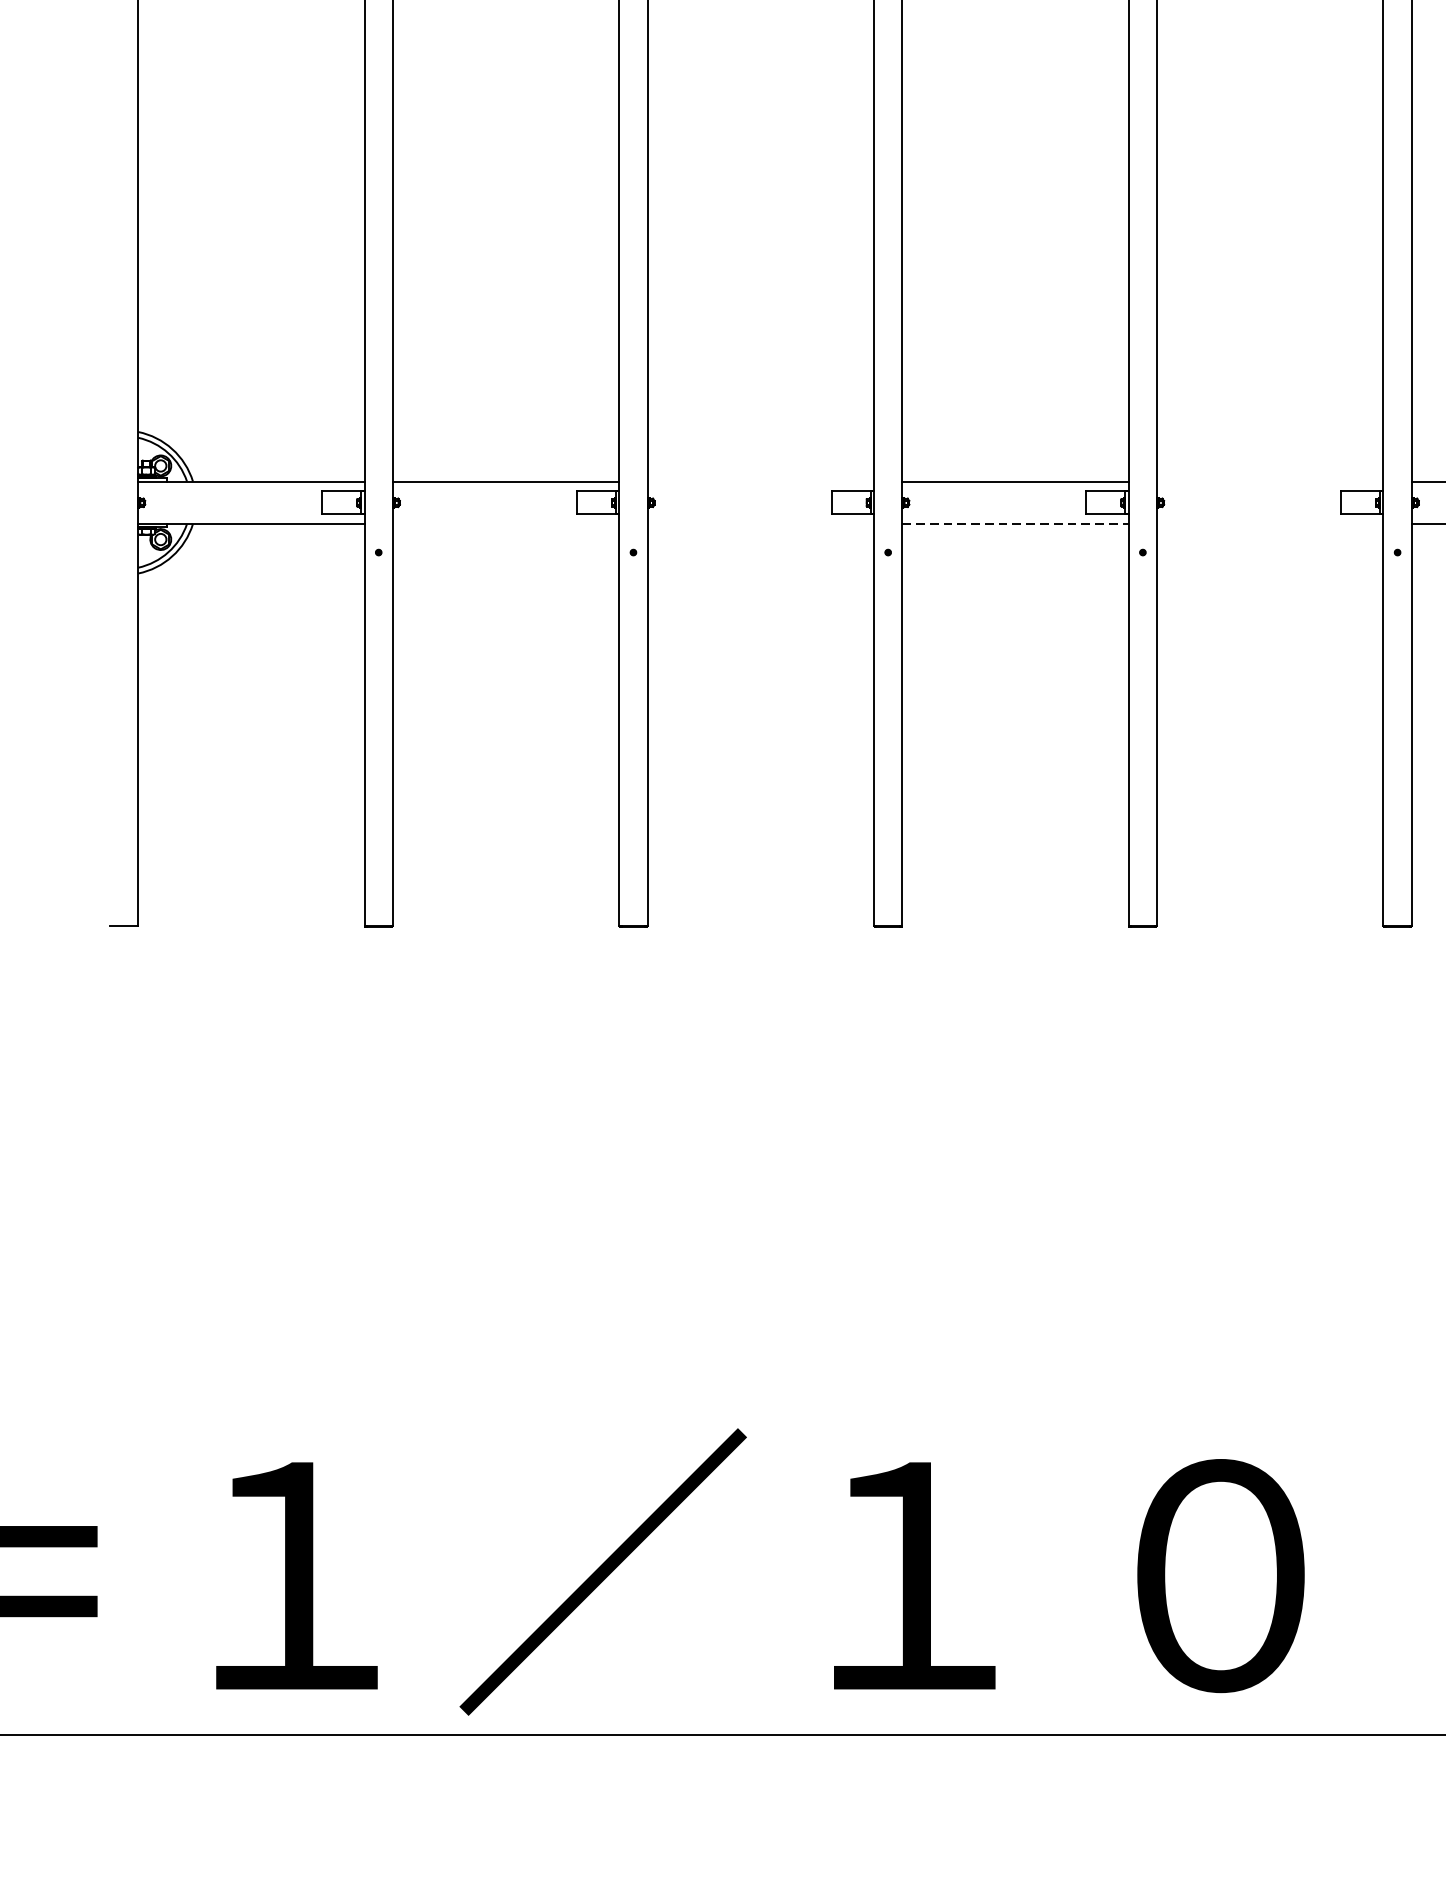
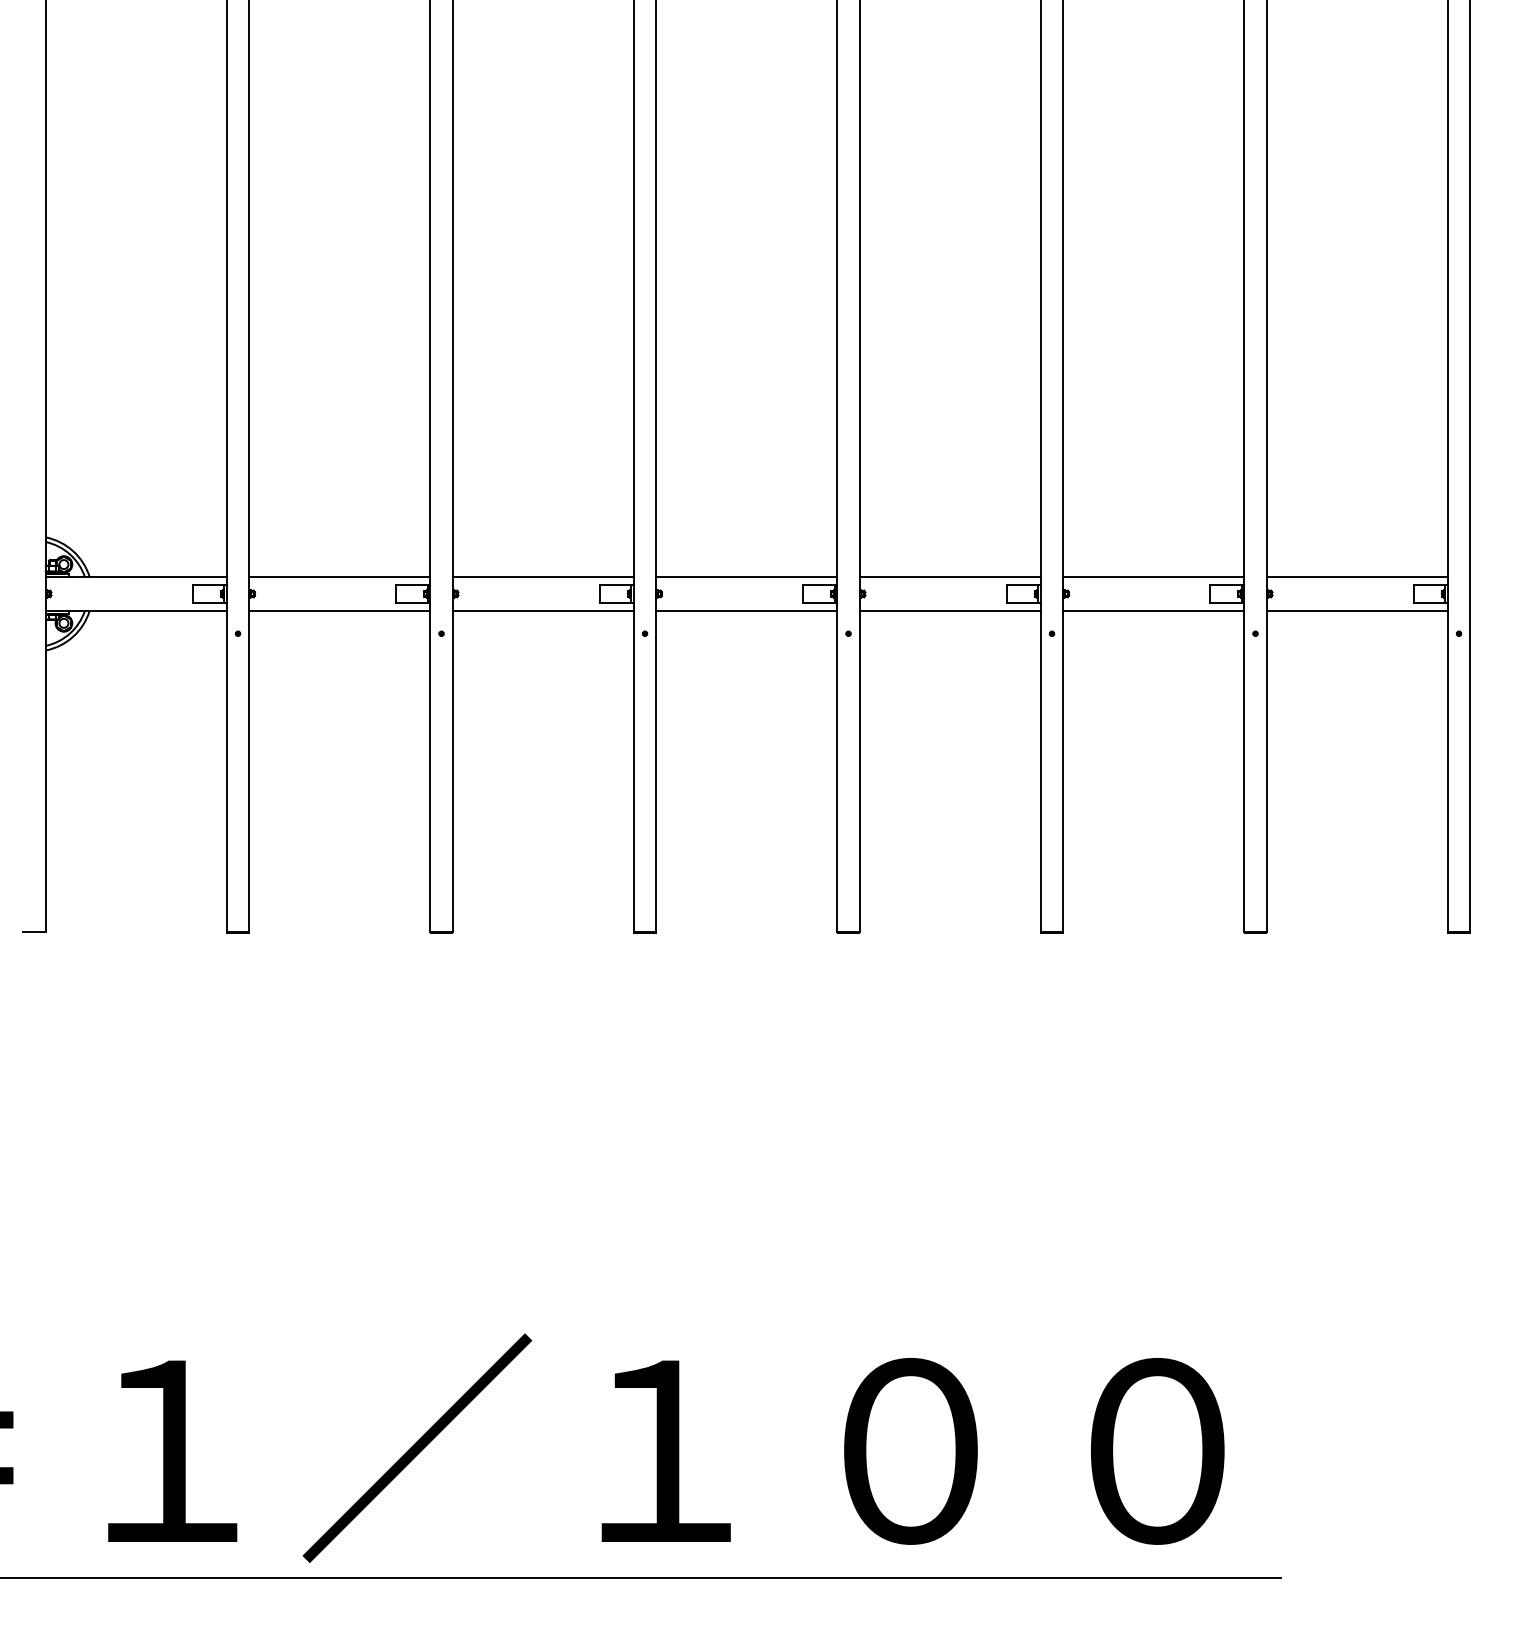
line: (759, 482) -> (542, 577), added
line: (1269, 482) -> (949, 577), added
line: (505, 523) -> (339, 610), added
line: (759, 523) -> (542, 610), added
line: (1016, 523) -> (747, 610), dashed -> solid
line: (1269, 523) -> (949, 610), added

